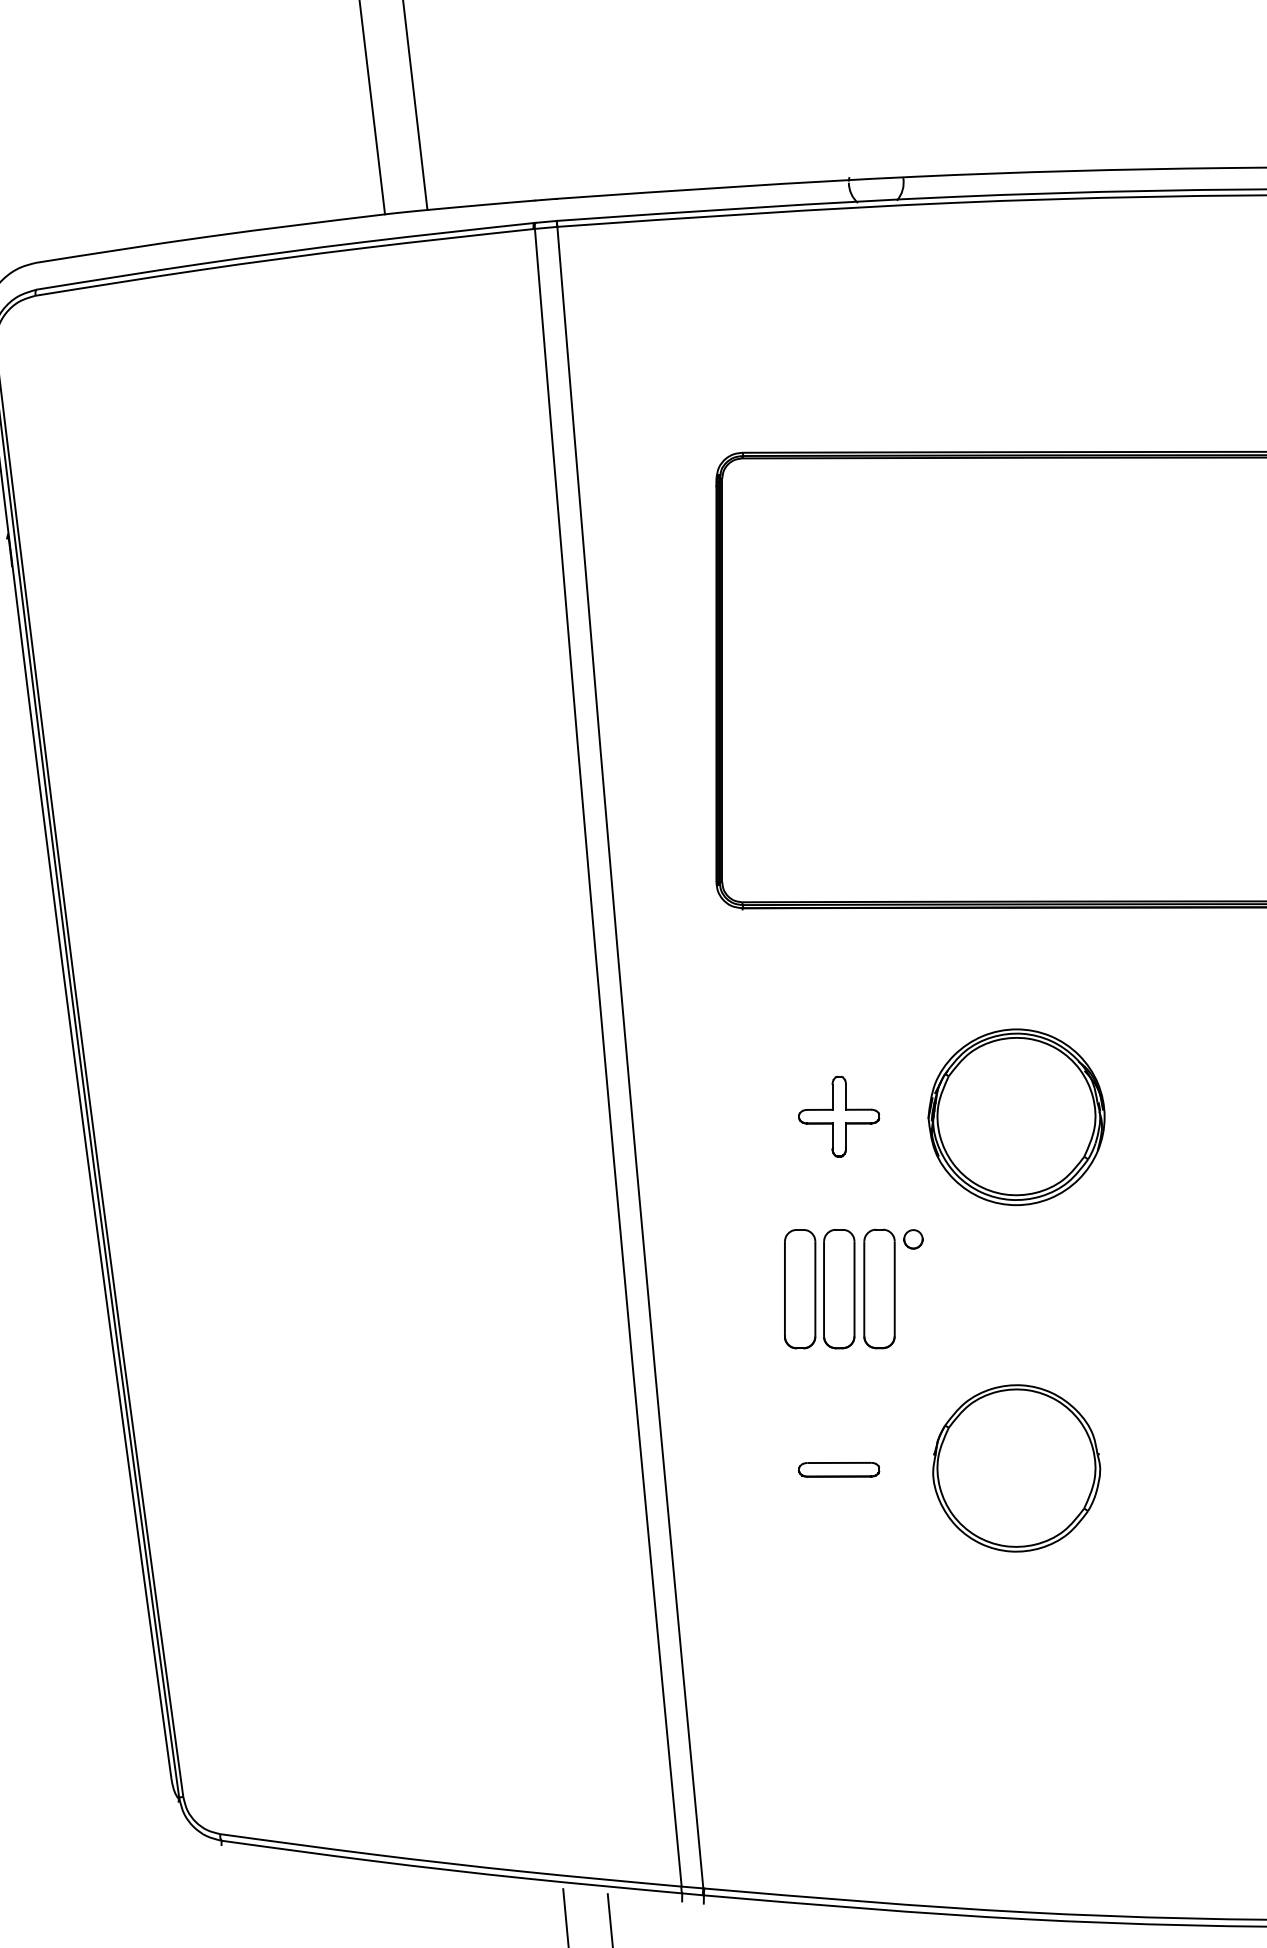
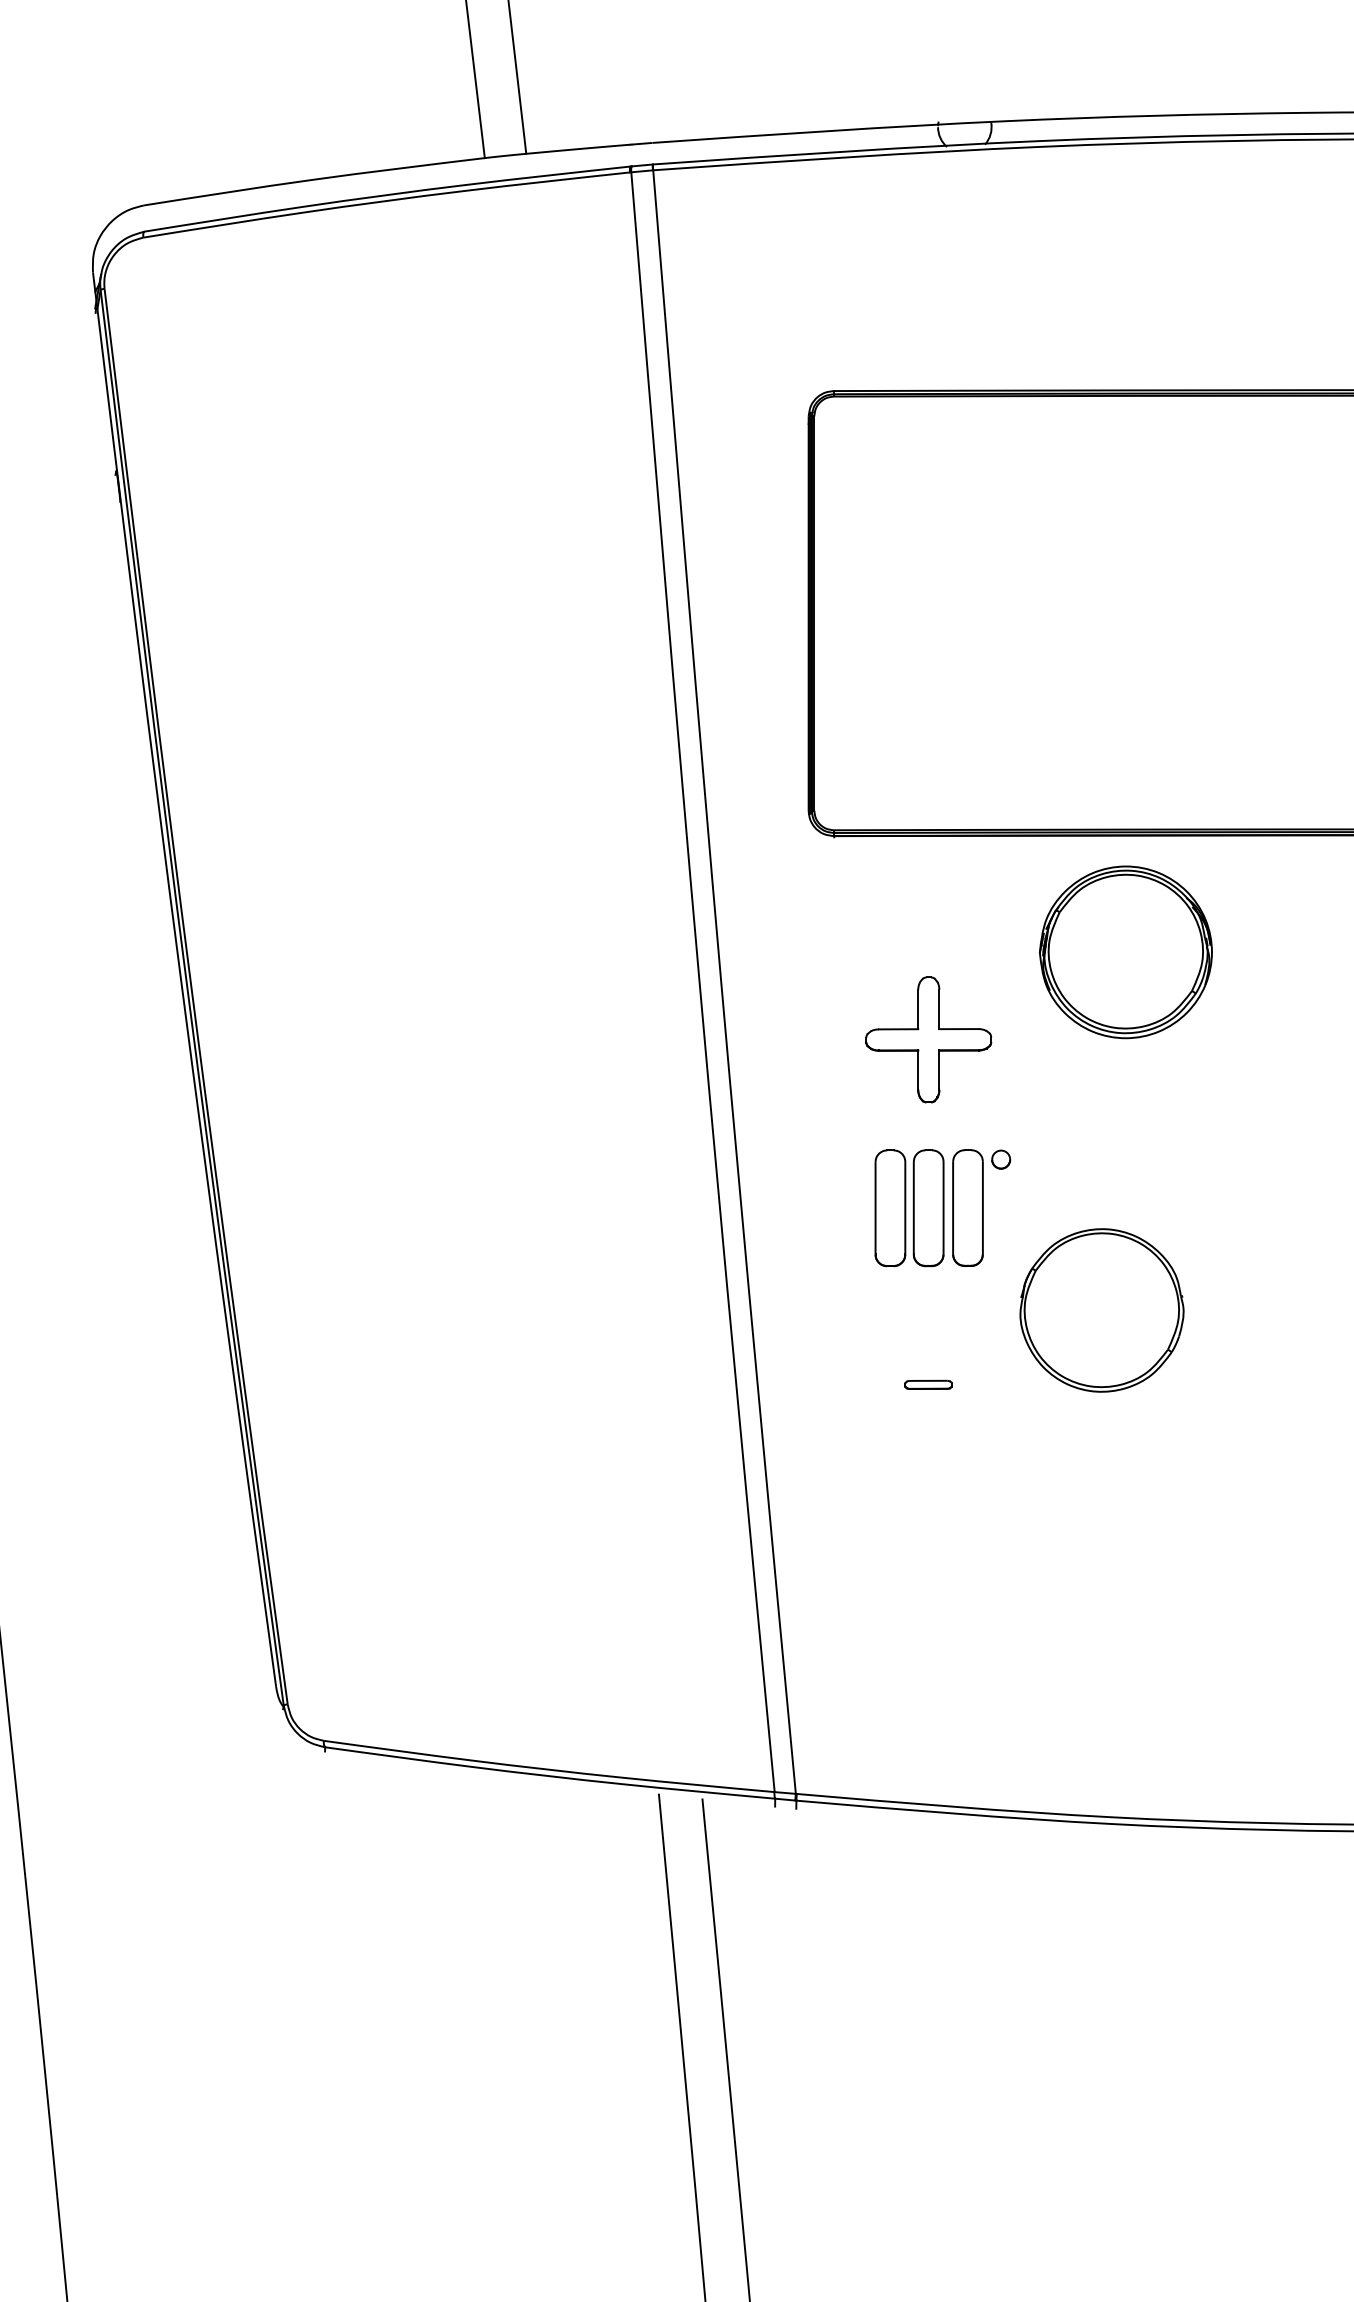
part: (839, 1116) -> (928, 1039), size x1.6
part: (1016, 1117) -> (1125, 952), moved
part: (1016, 1468) -> (1101, 1310), moved
part: (839, 1469) -> (928, 1384), size x0.6

